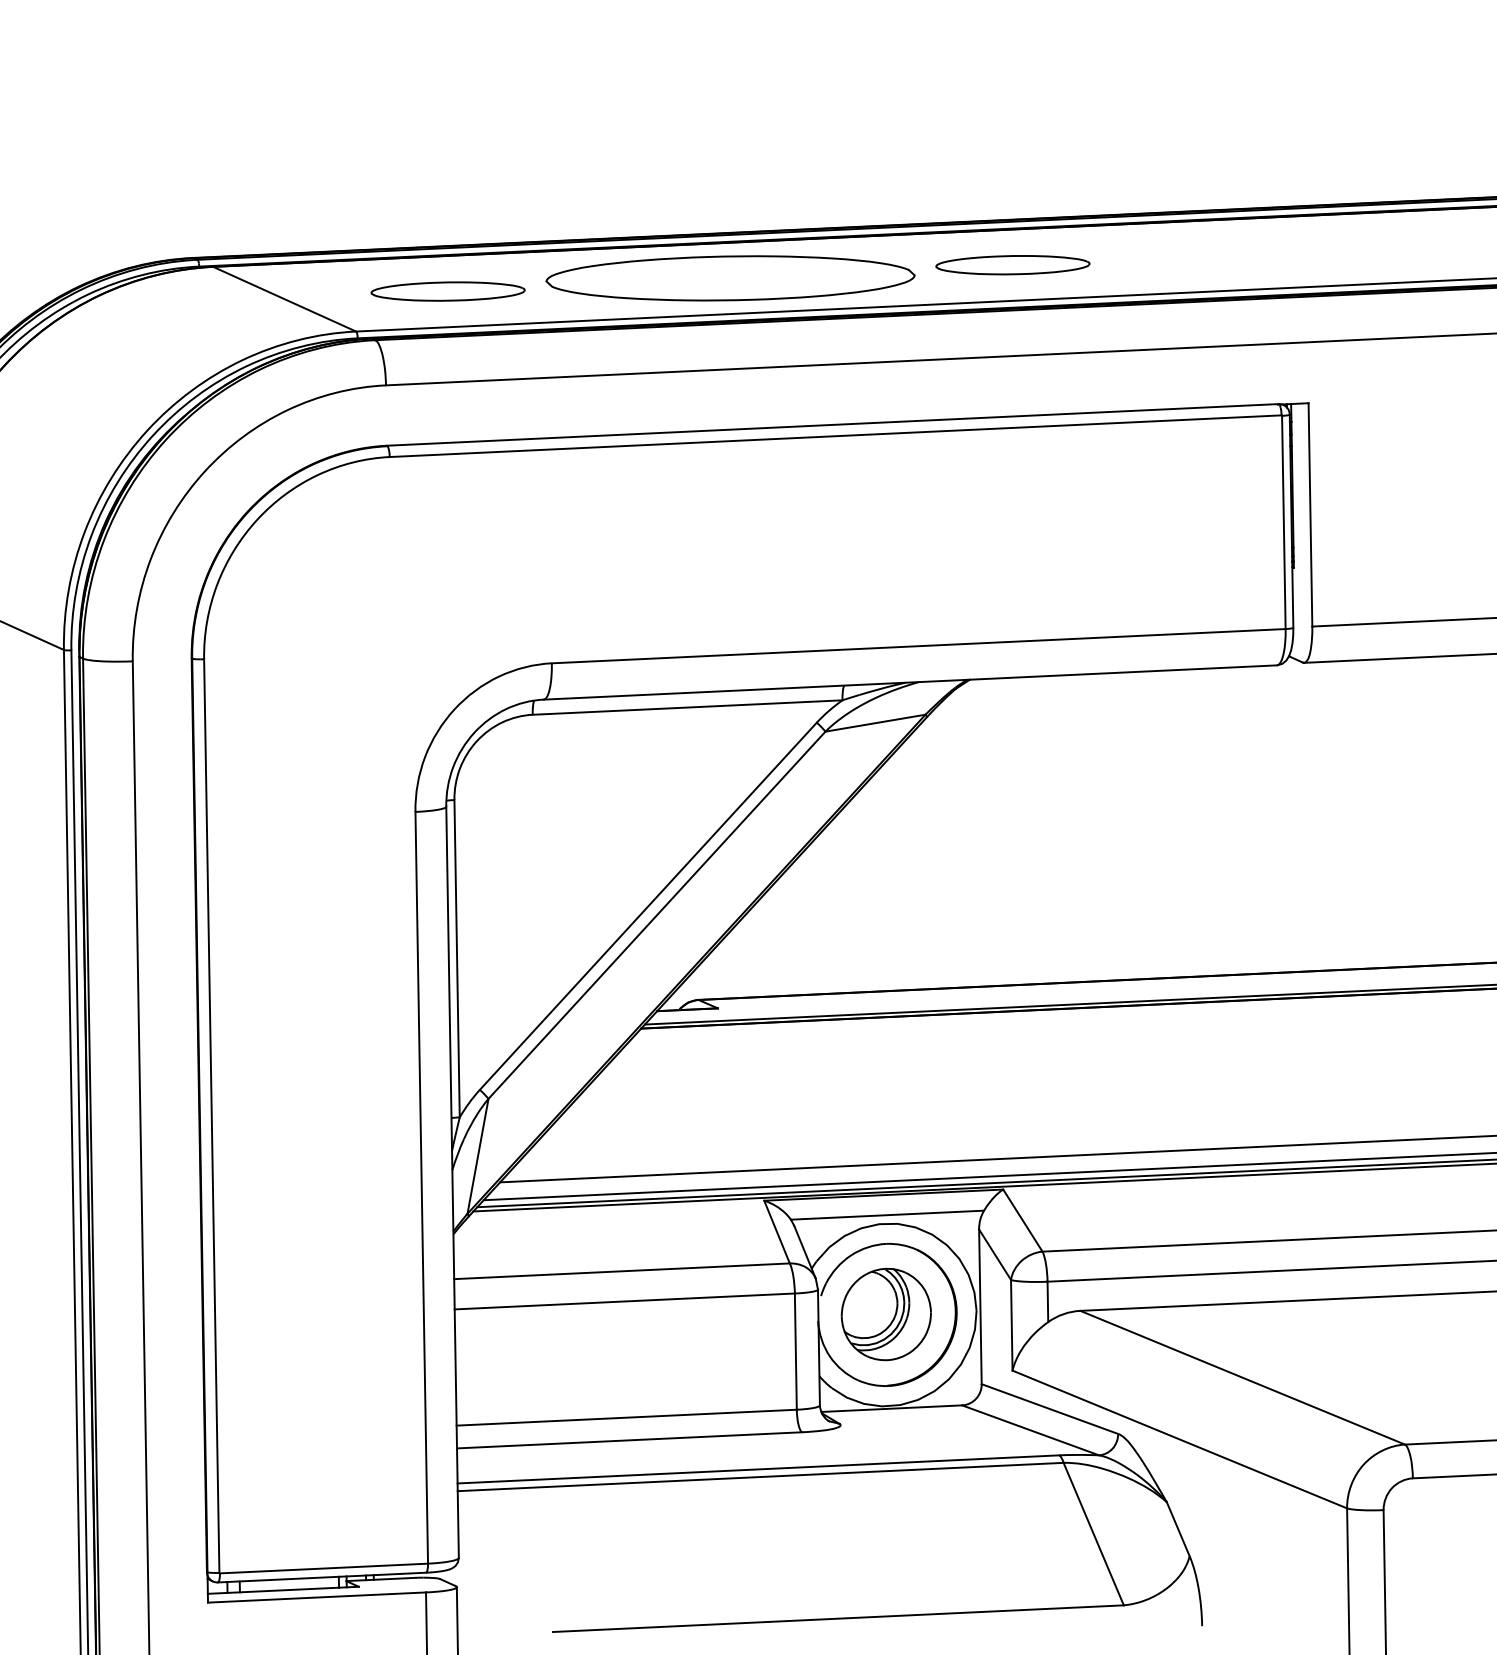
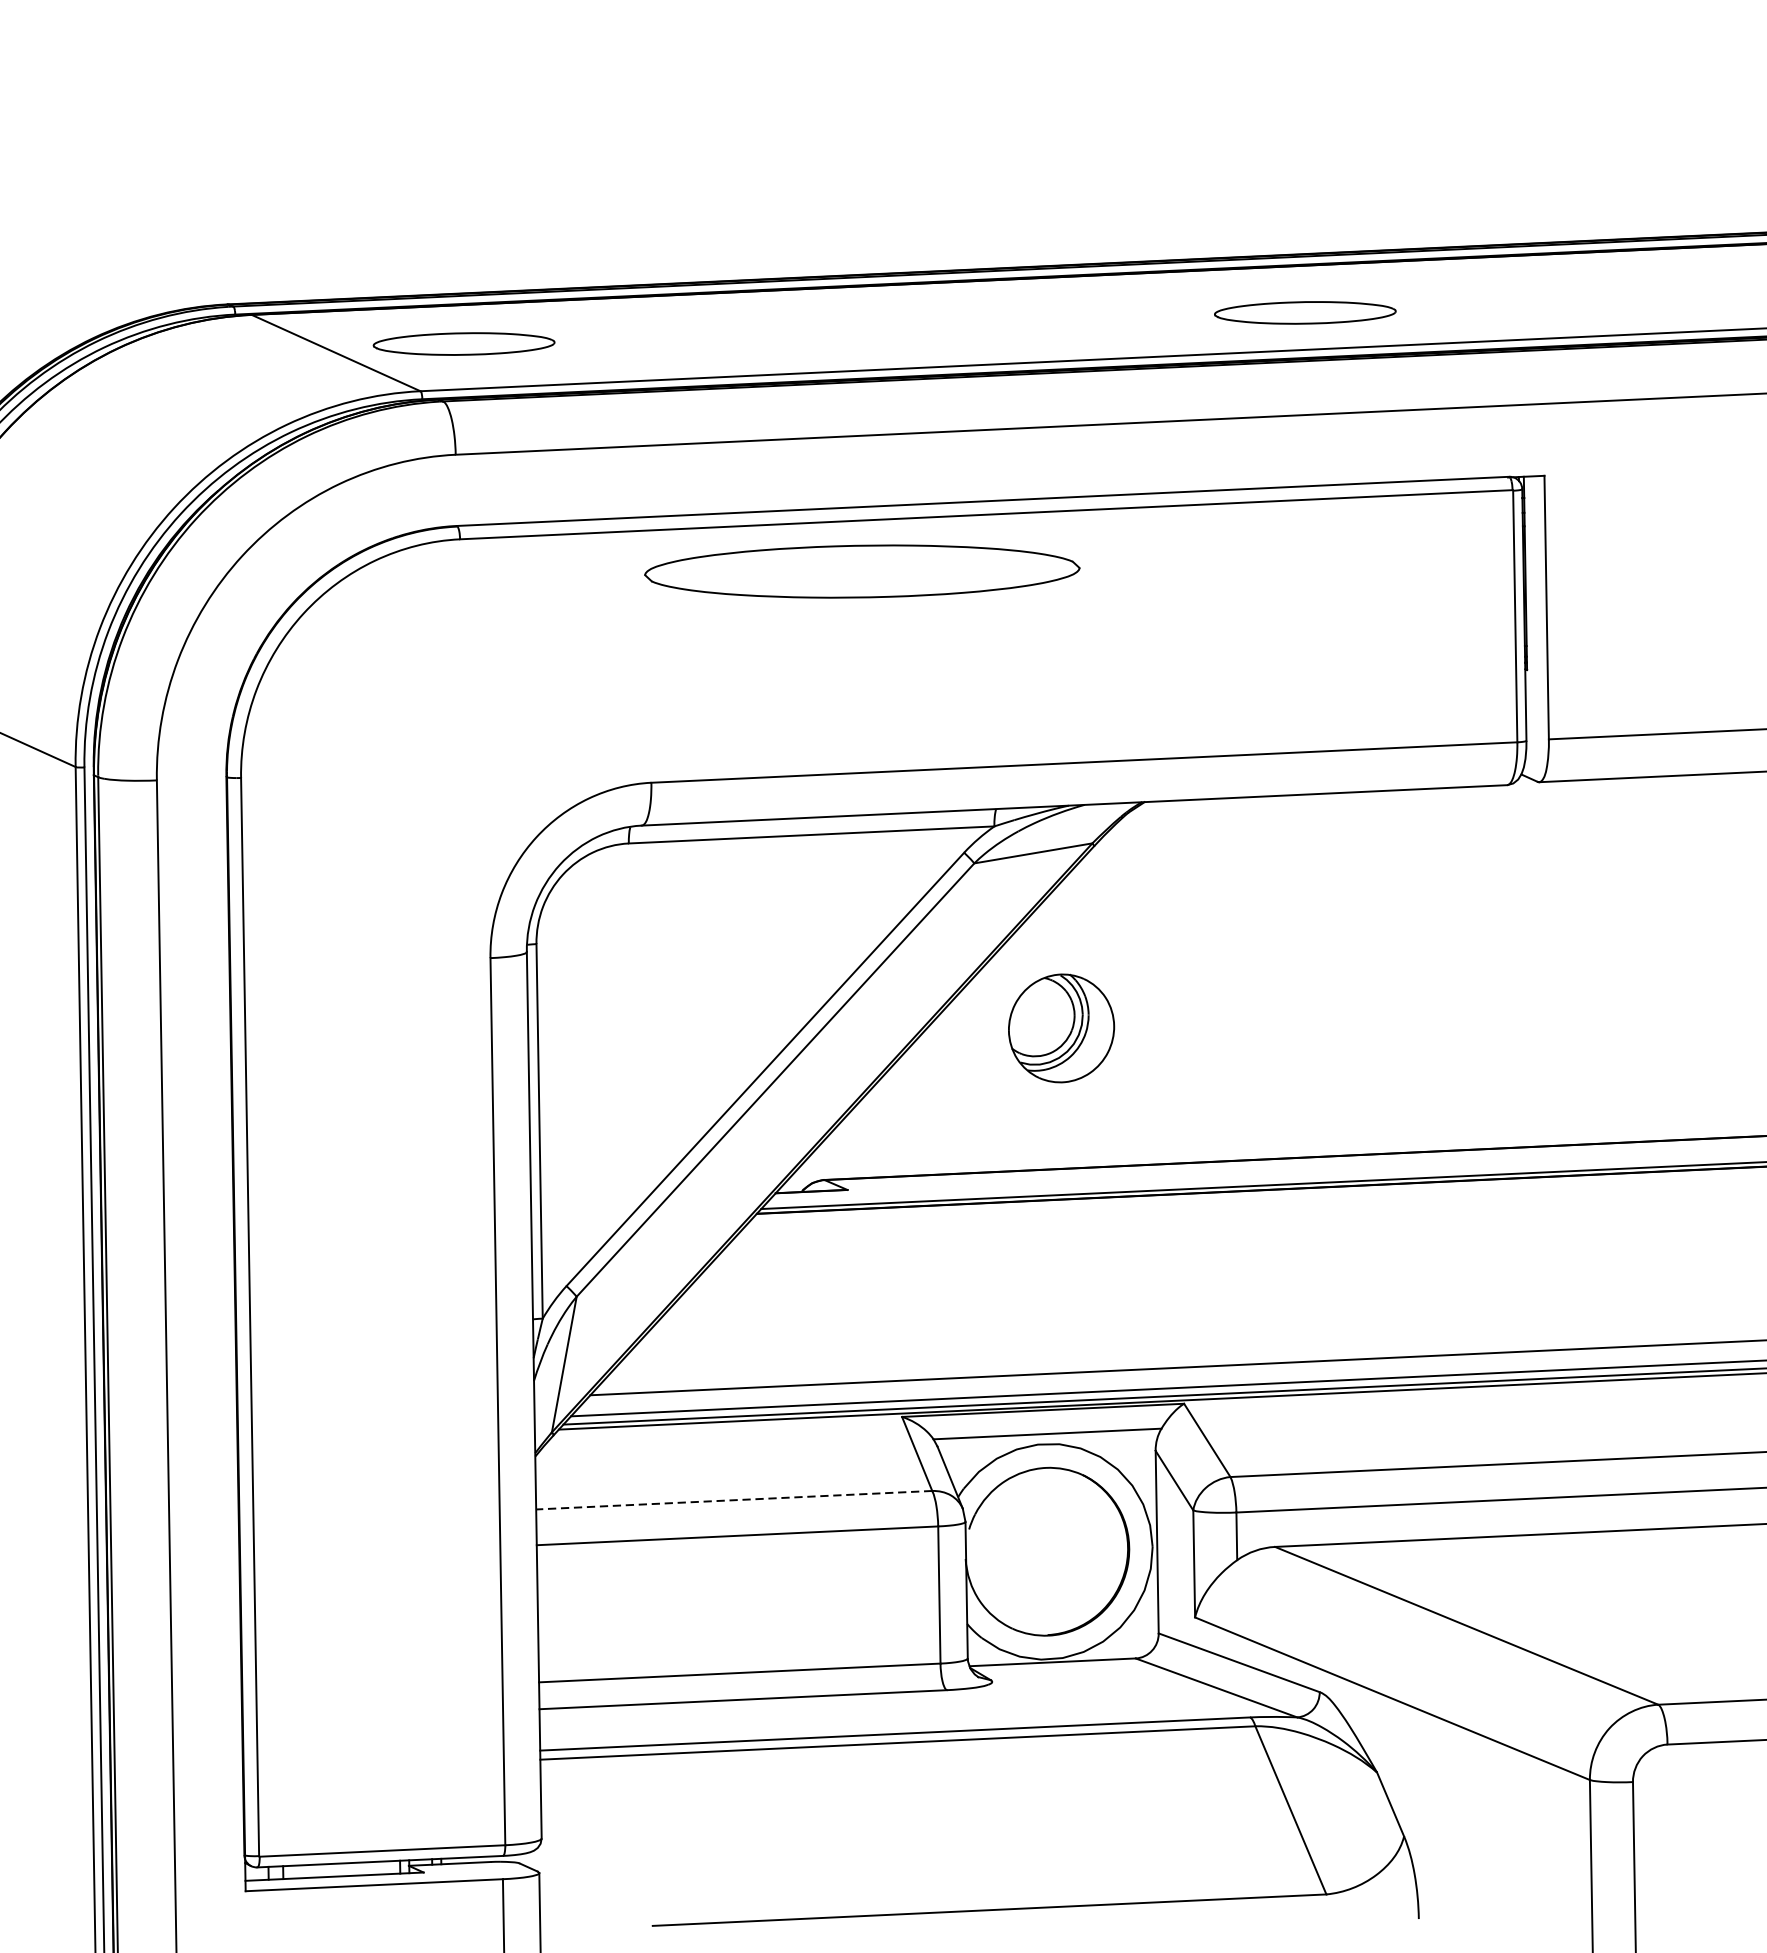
part: (1012, 265) -> (1304, 313), moved
part: (730, 278) -> (862, 571), moved
part: (447, 291) -> (463, 343), moved
line: (621, 1271) -> (733, 1500), solid -> dashed
part: (885, 1314) -> (1060, 1028), moved

